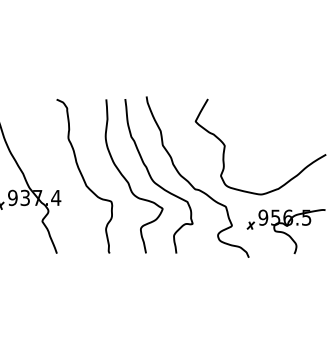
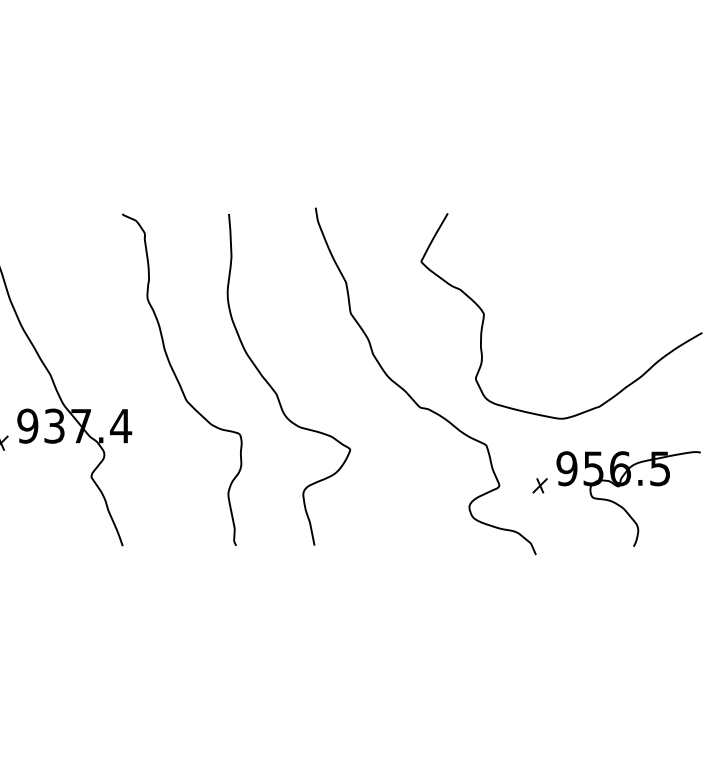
curve: (153, 179) -> (330, 386), removed

